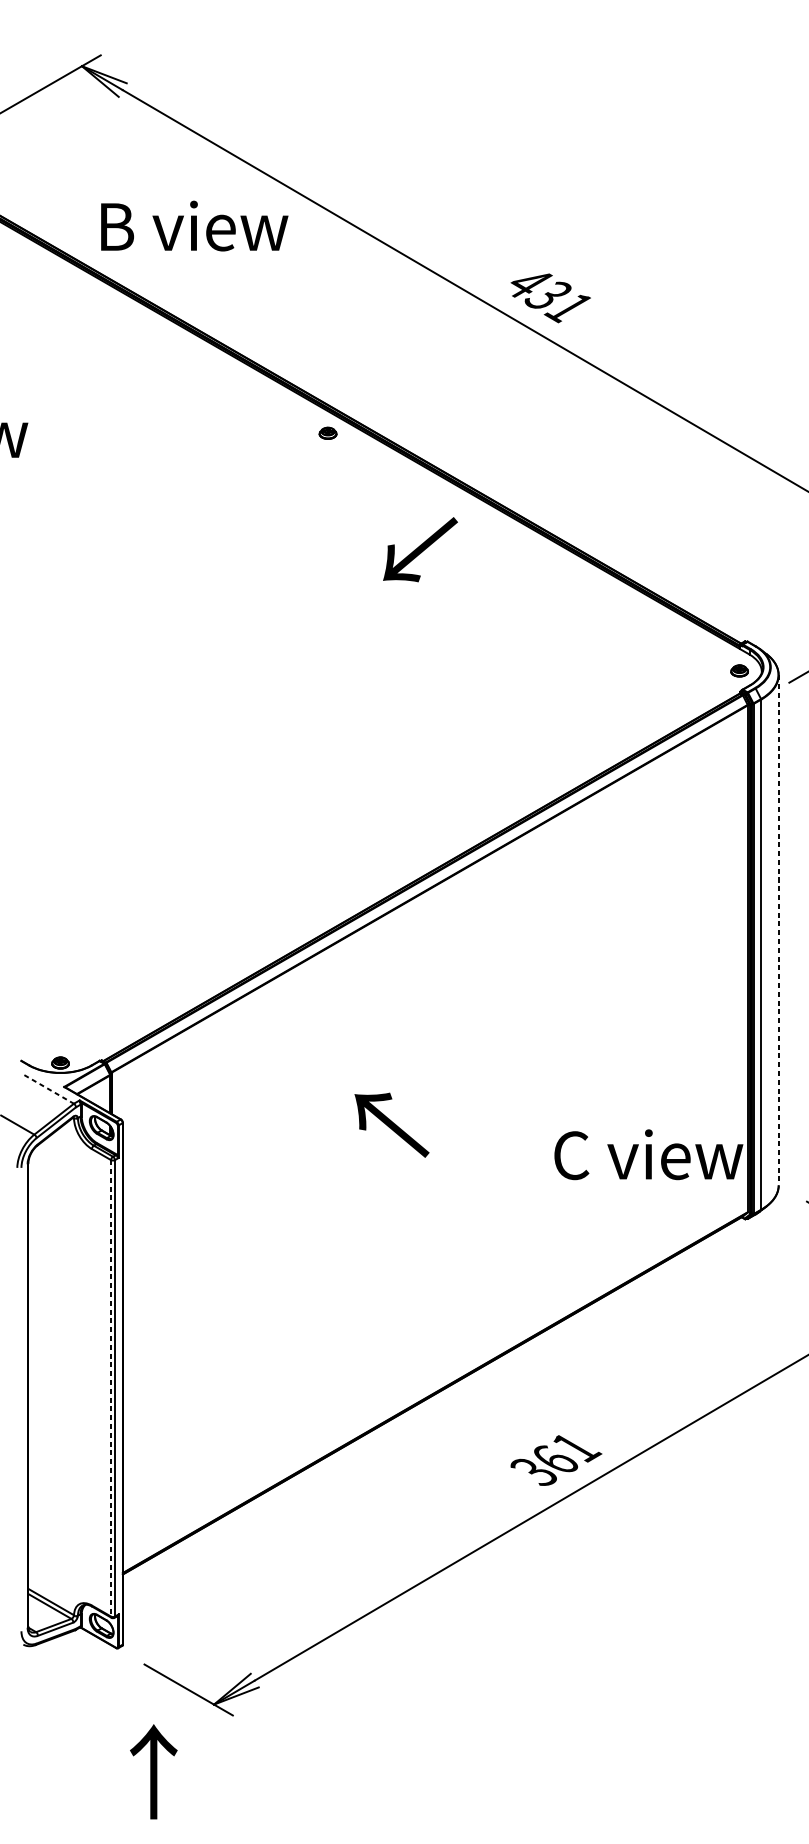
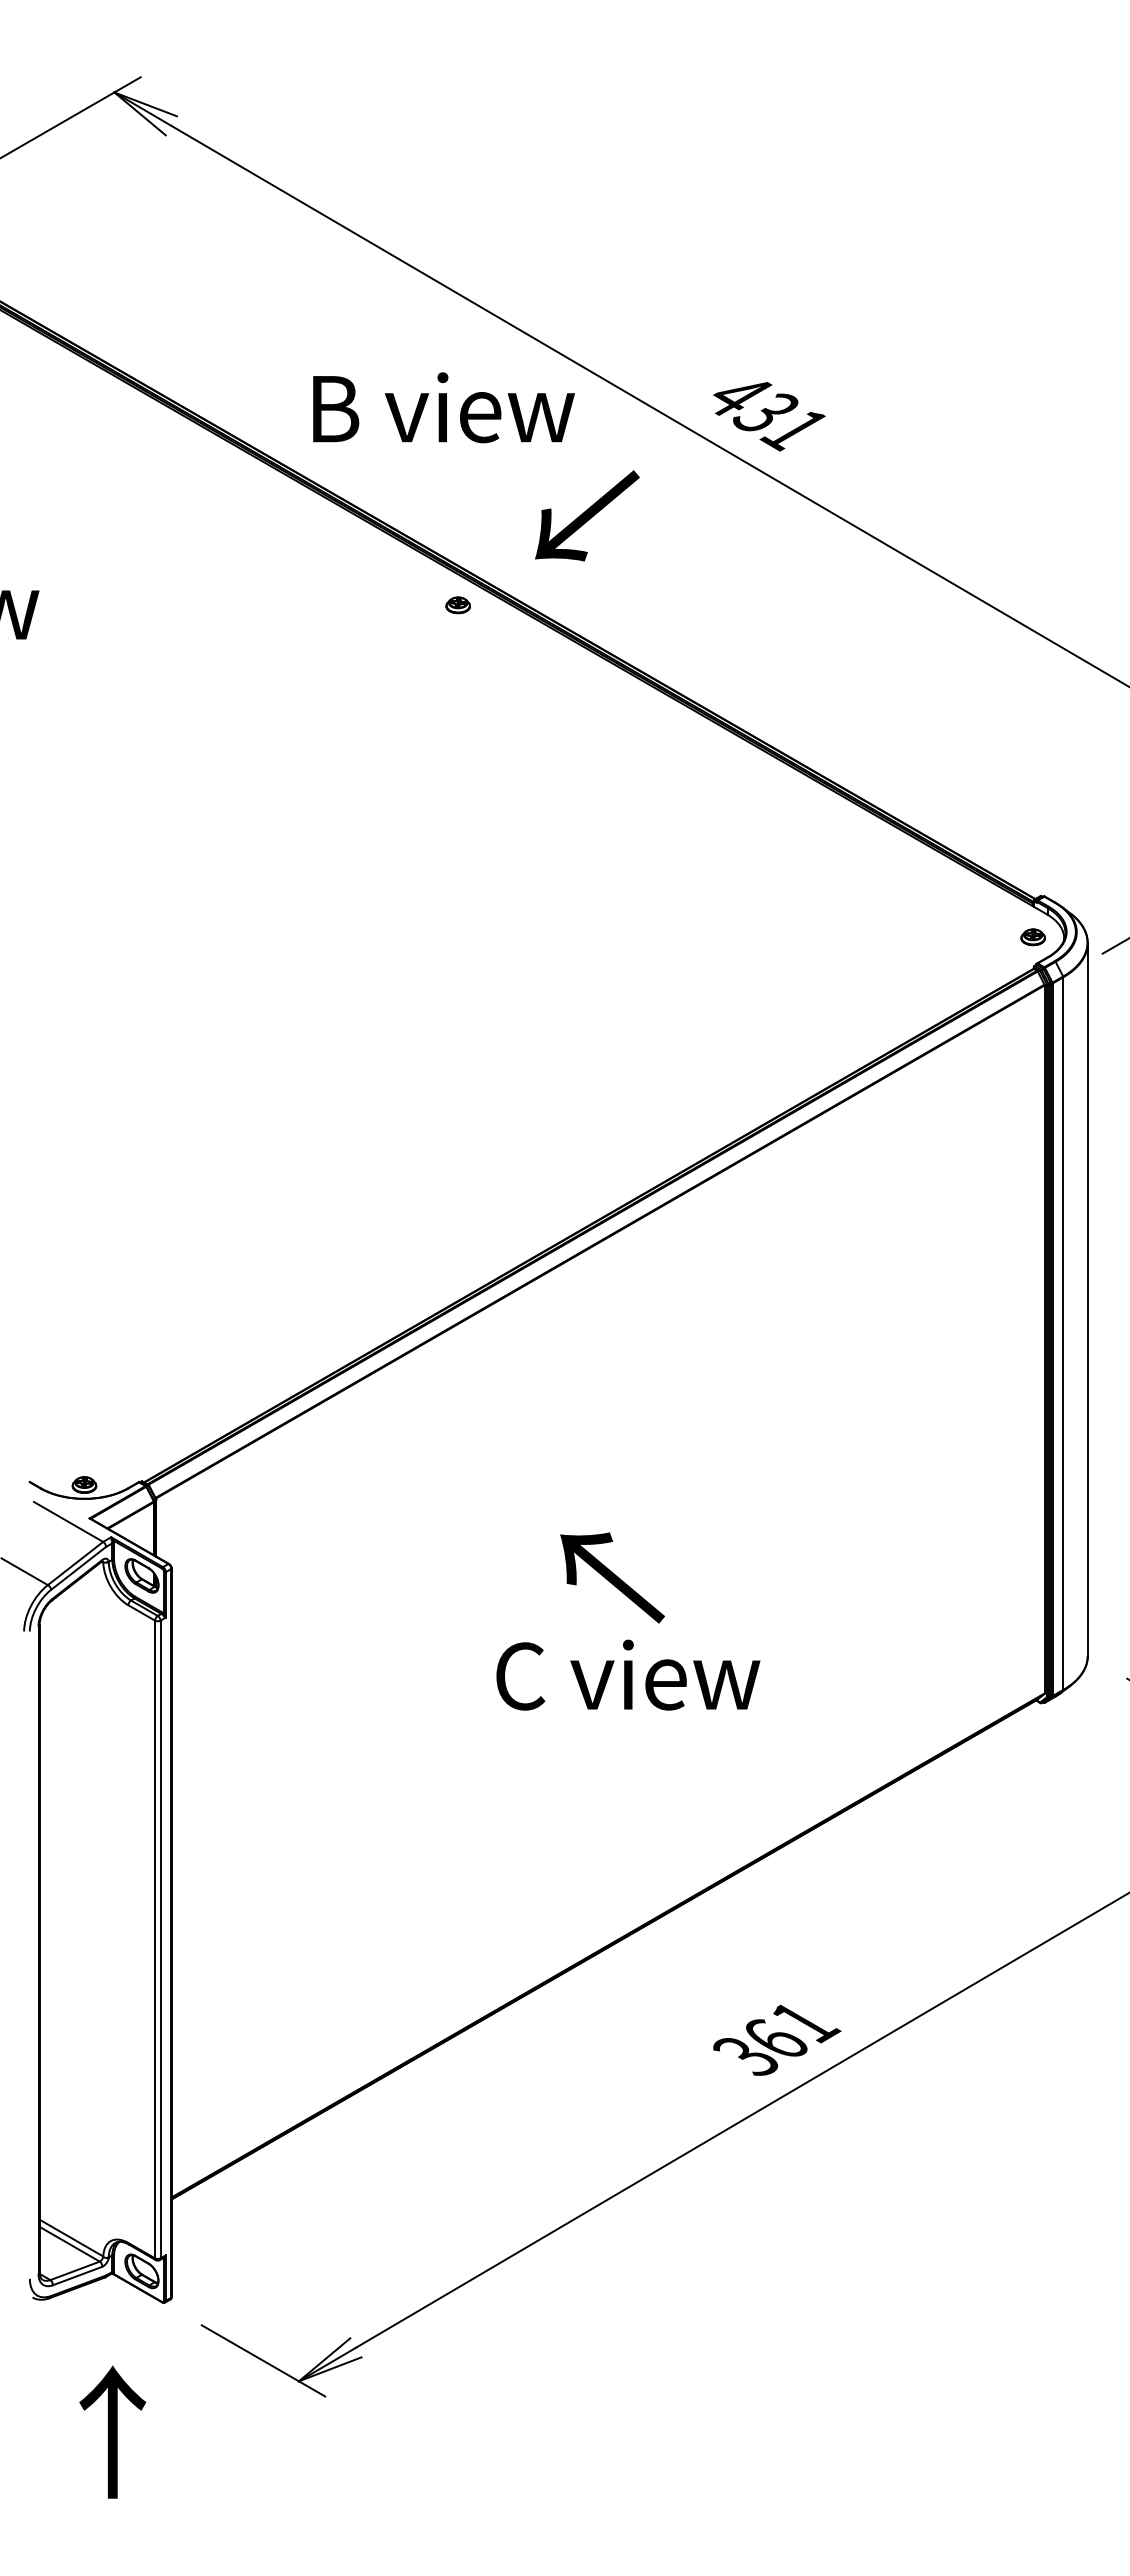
text: (194, 225) -> (443, 407), moved
text: (420, 549) -> (587, 515), moved
line: (778, 930) -> (1087, 1300), dashed -> solid
line: (49, 1089) -> (68, 1521), dashed -> solid
text: (391, 1124) -> (612, 1577), moved
text: (648, 1154) -> (628, 1674), moved
line: (111, 1388) -> (155, 1939), dashed -> solid
text: (153, 1771) -> (112, 2431), moved

